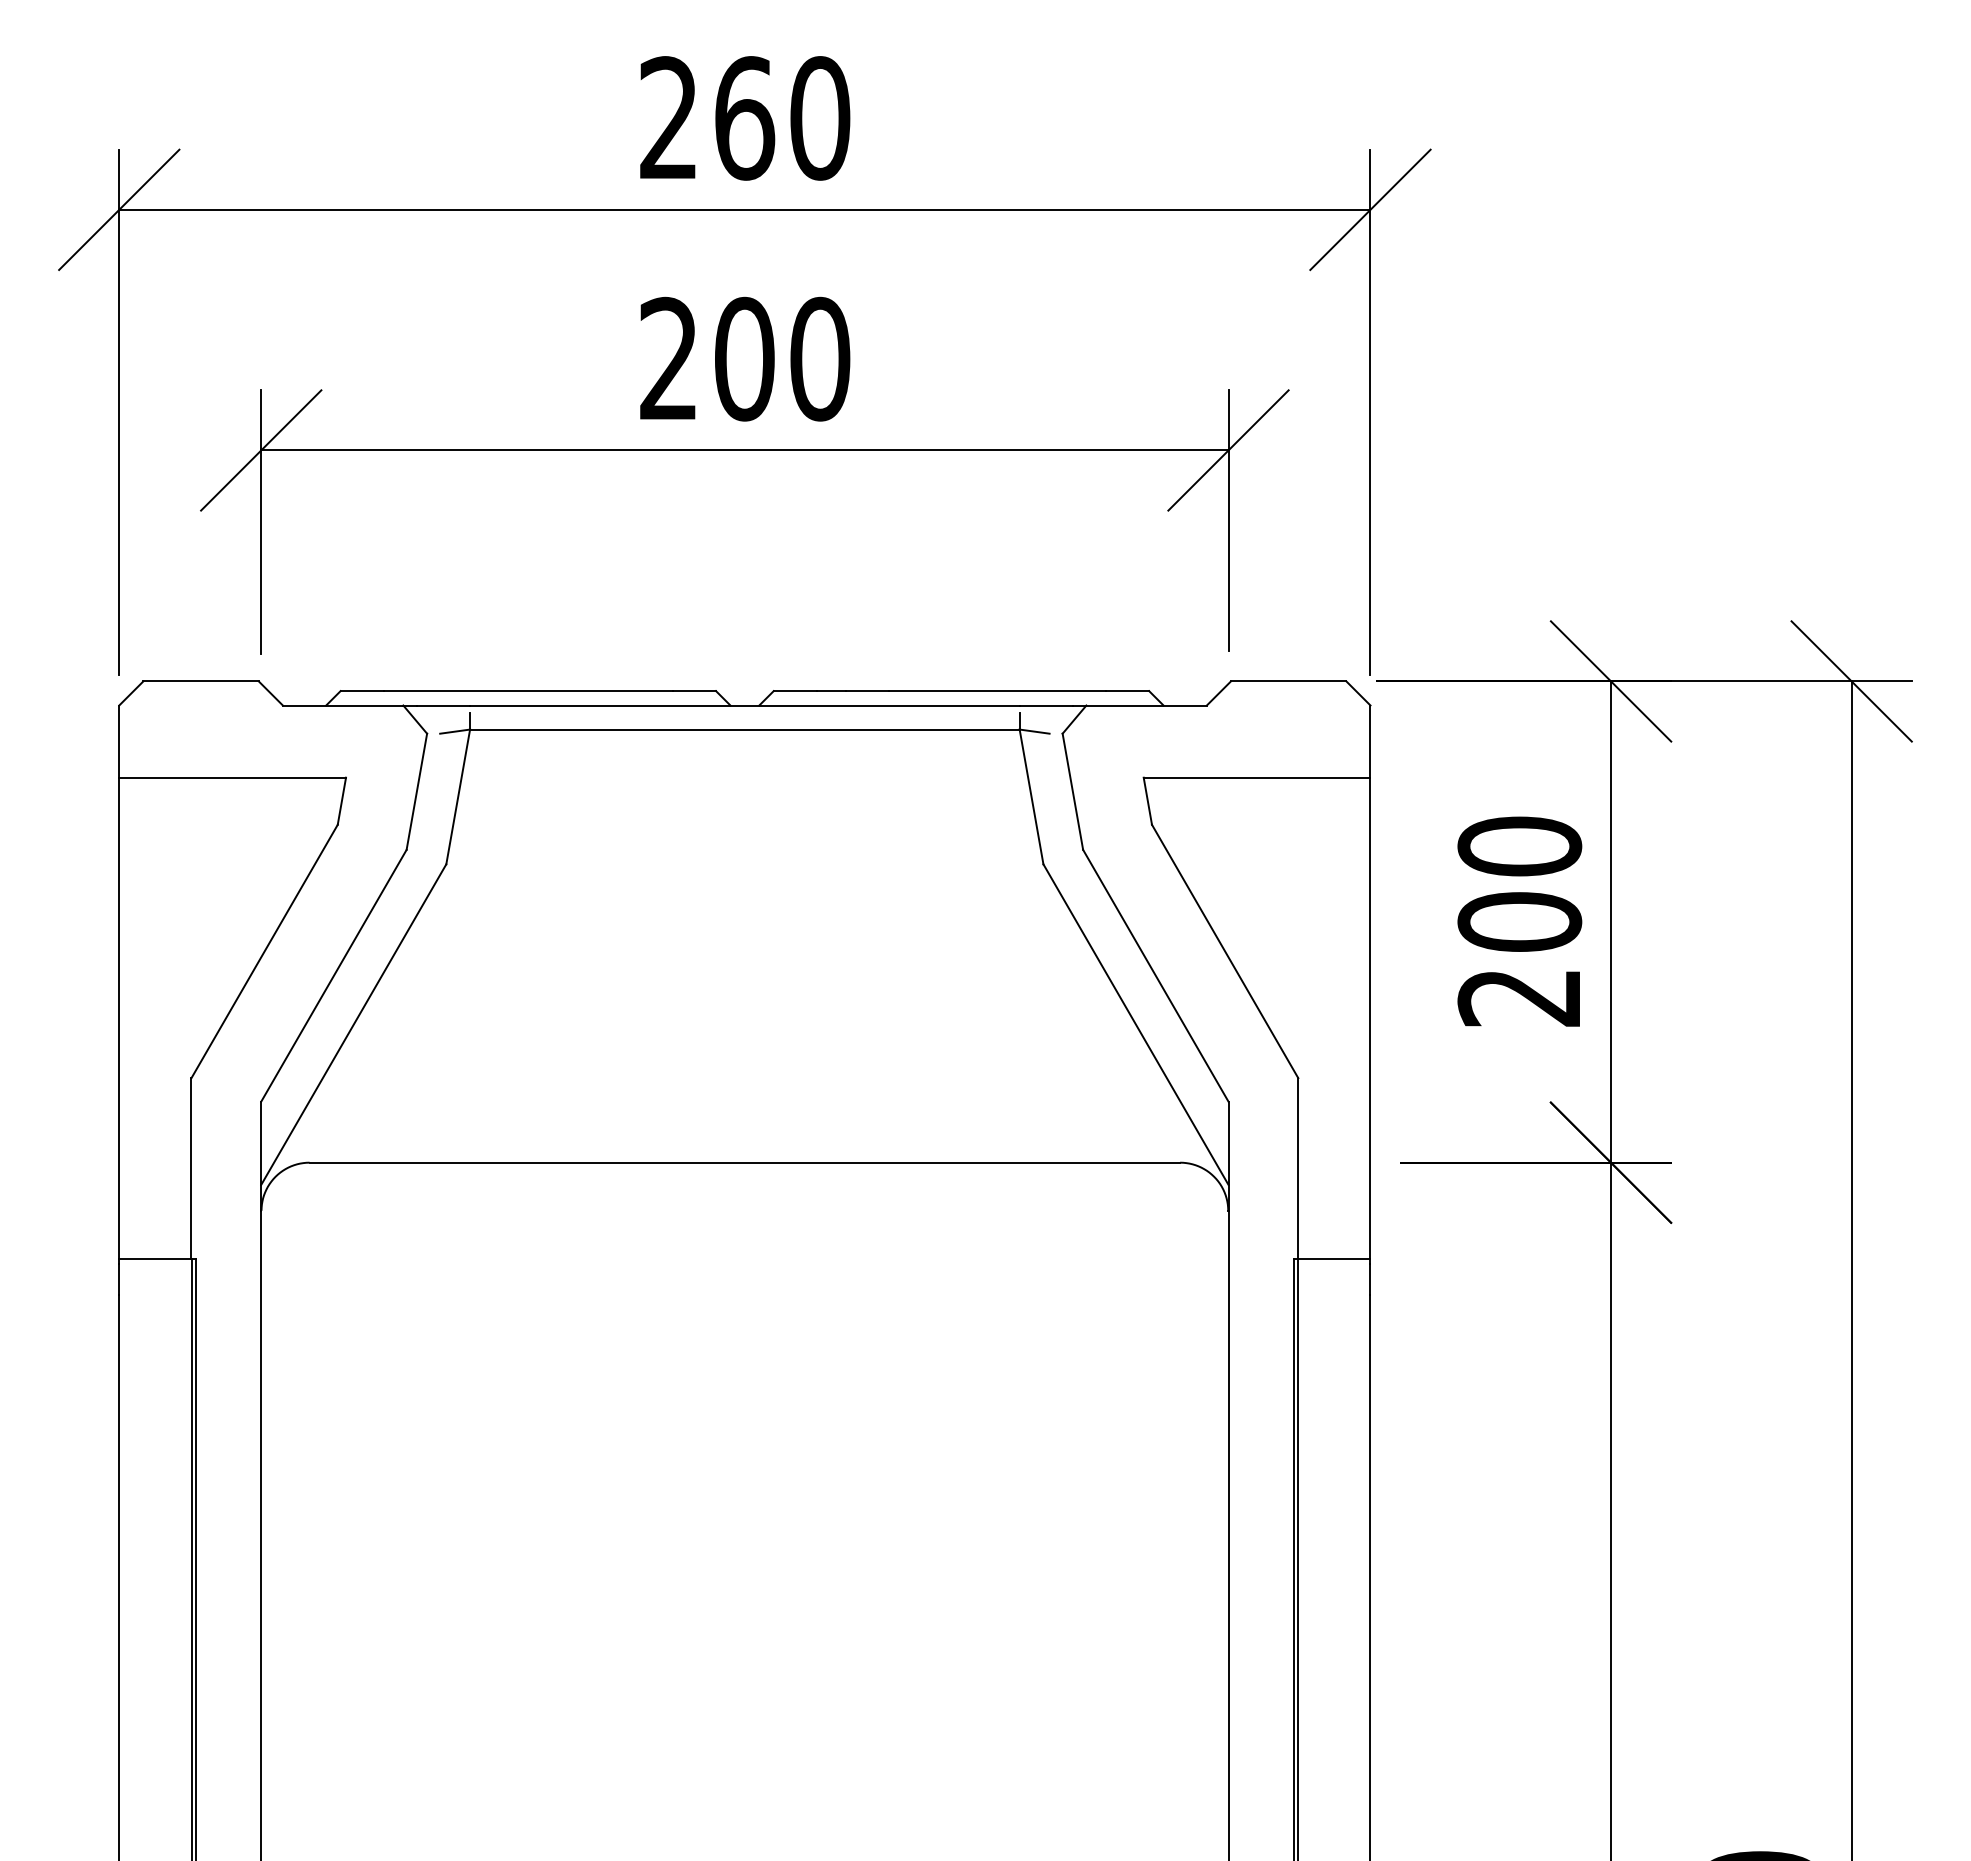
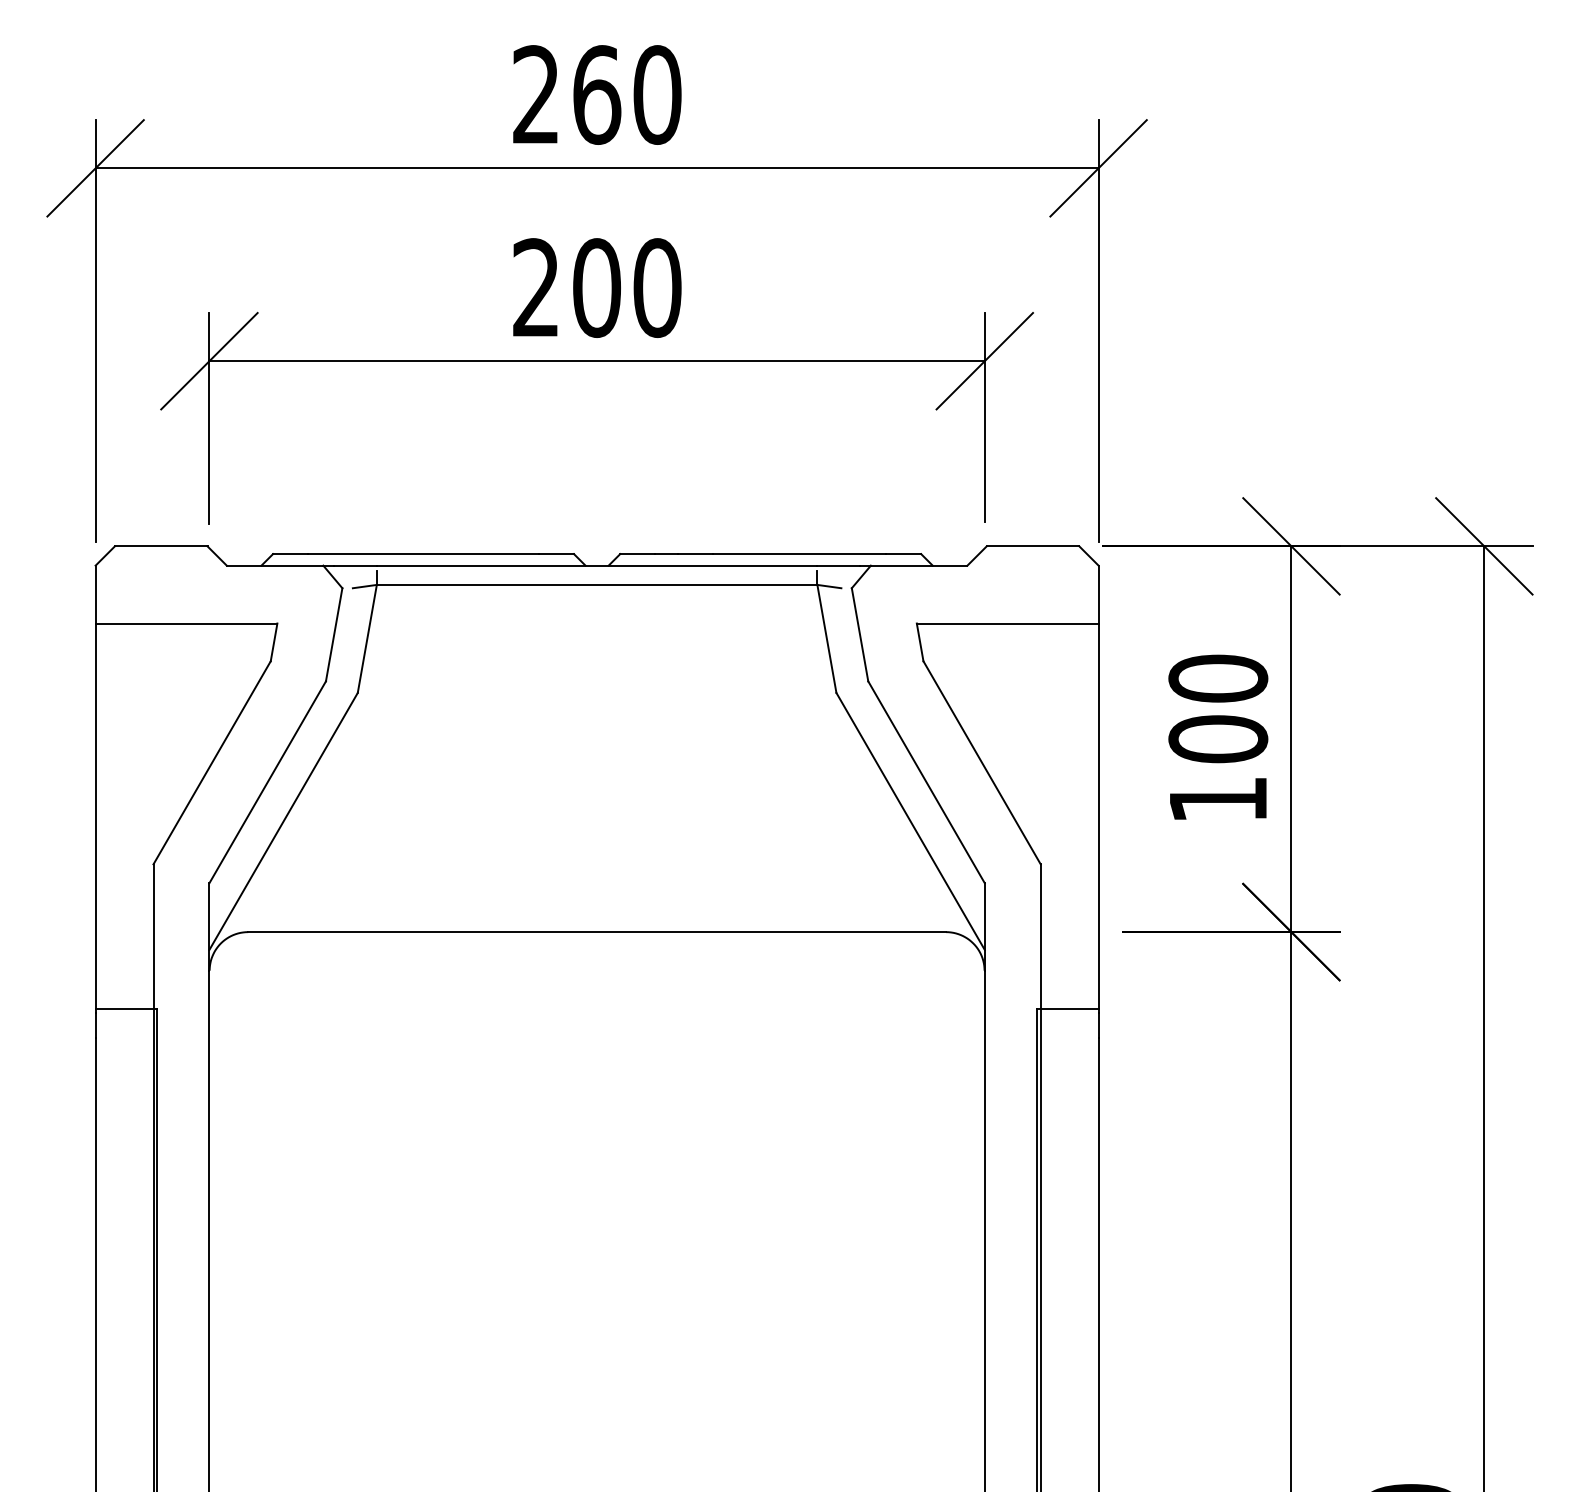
text: (1518, 998) -> (1217, 800), 200 -> 100

